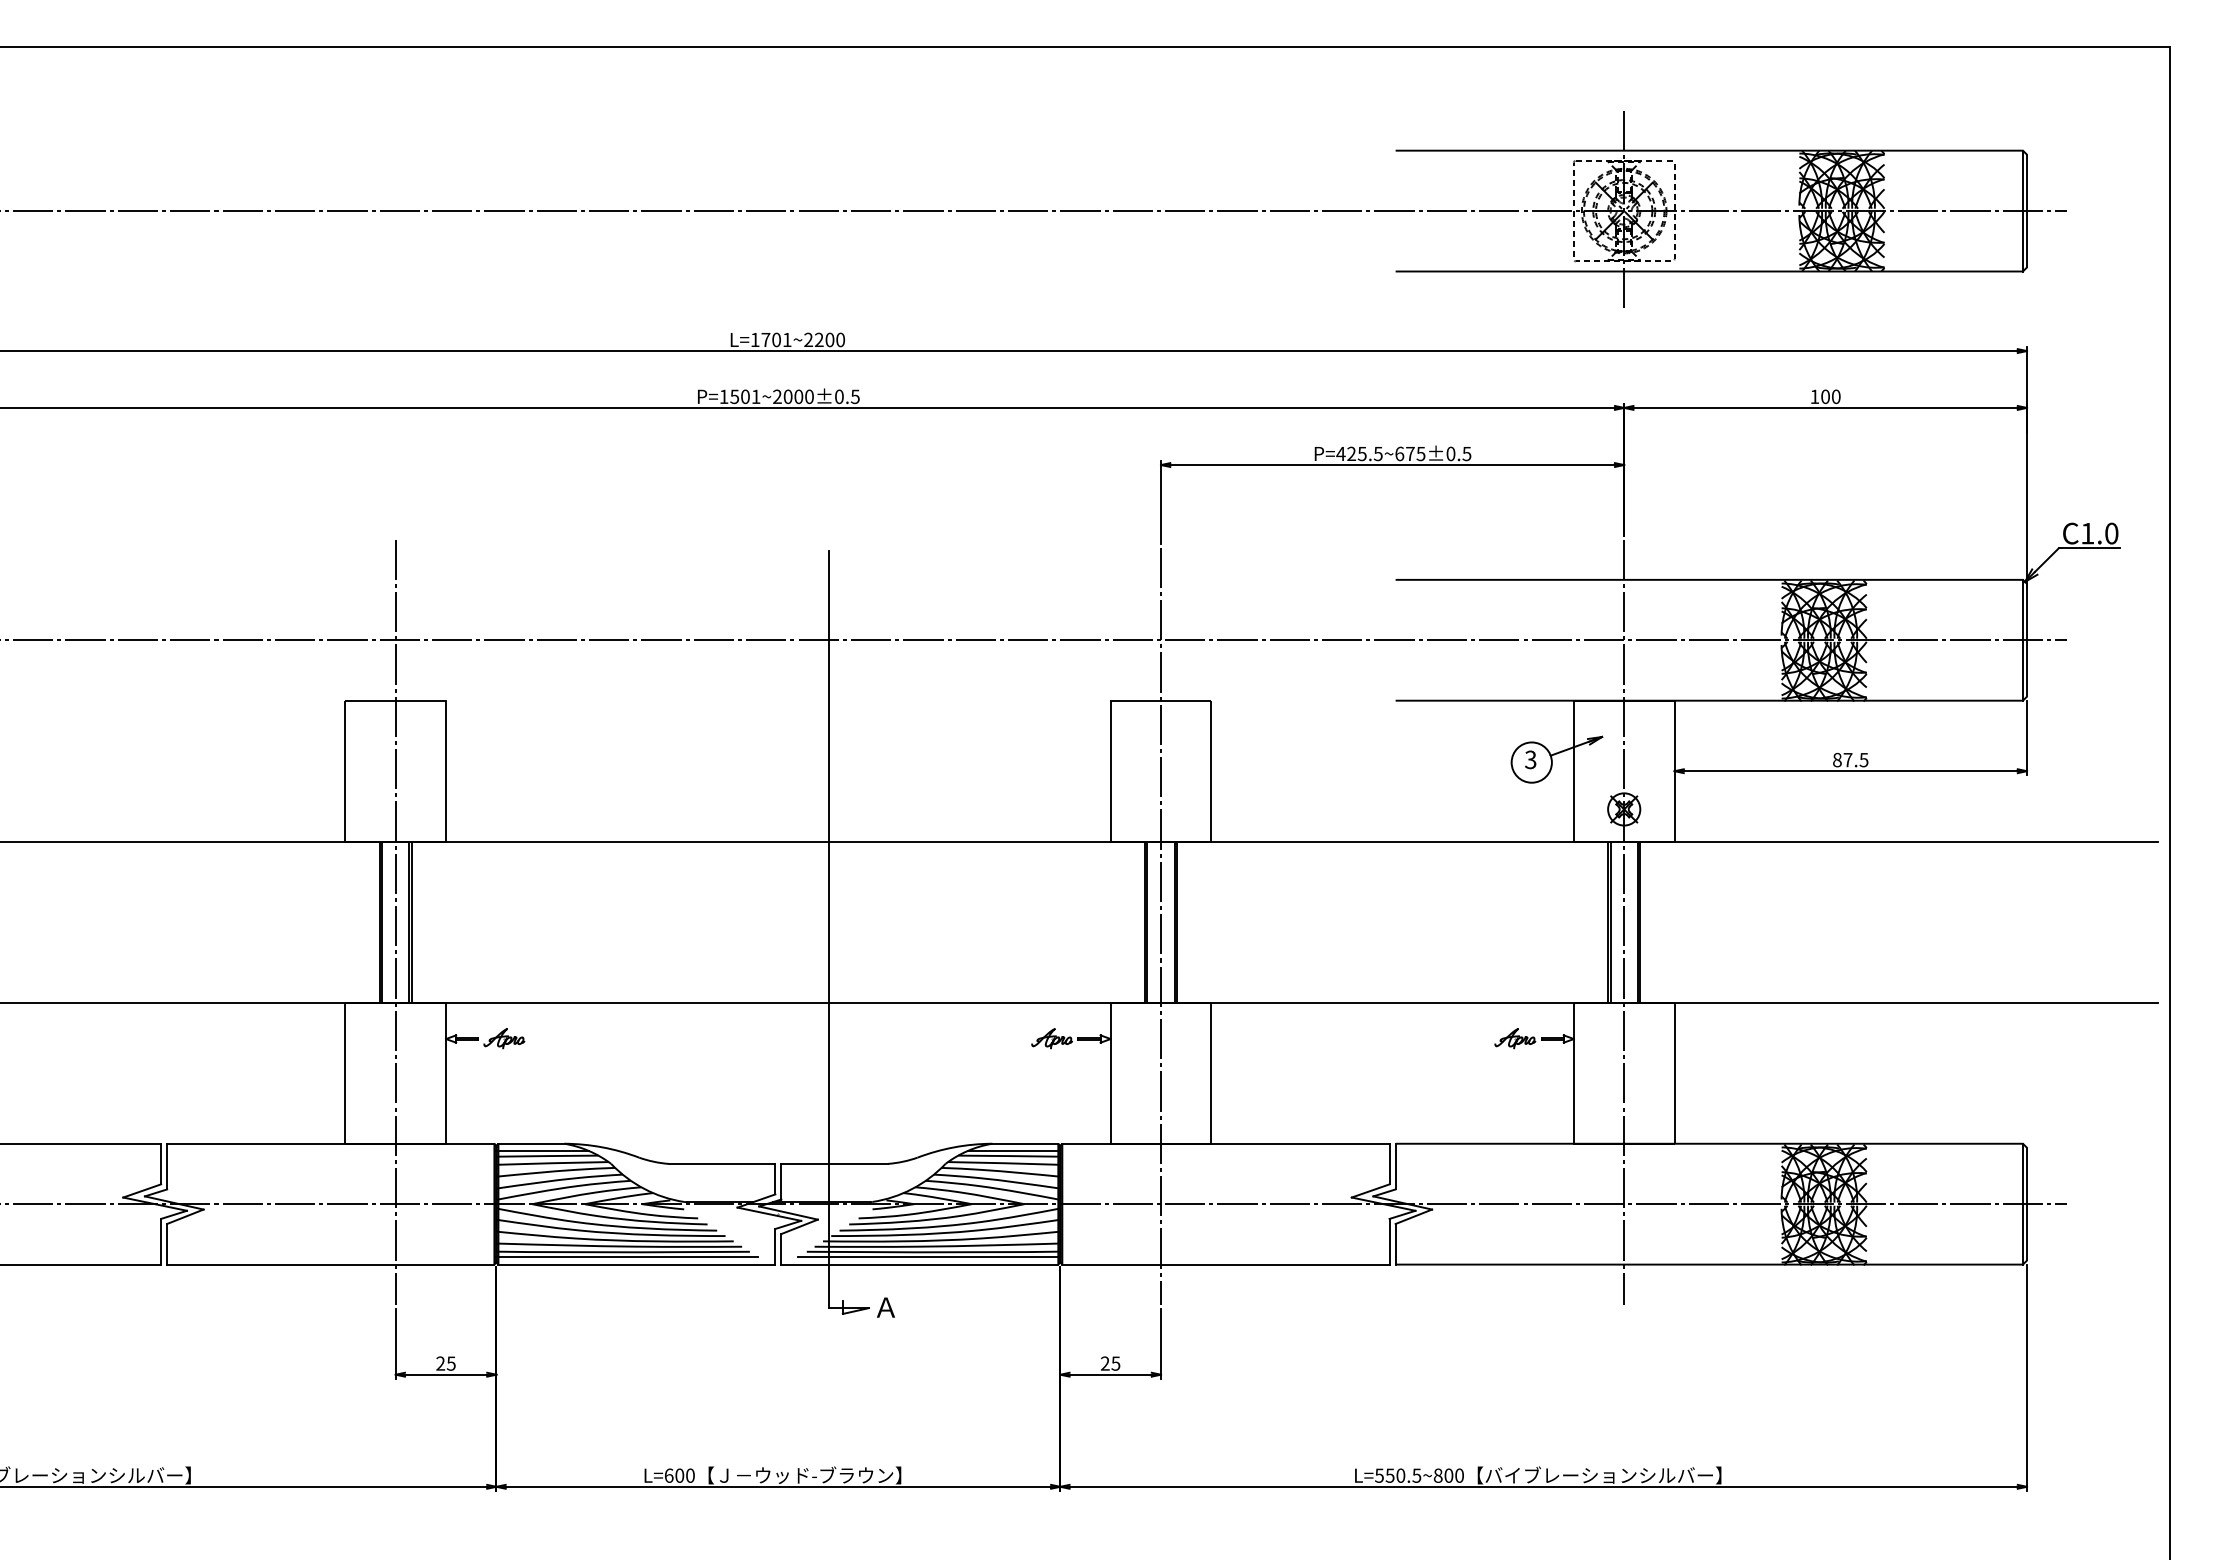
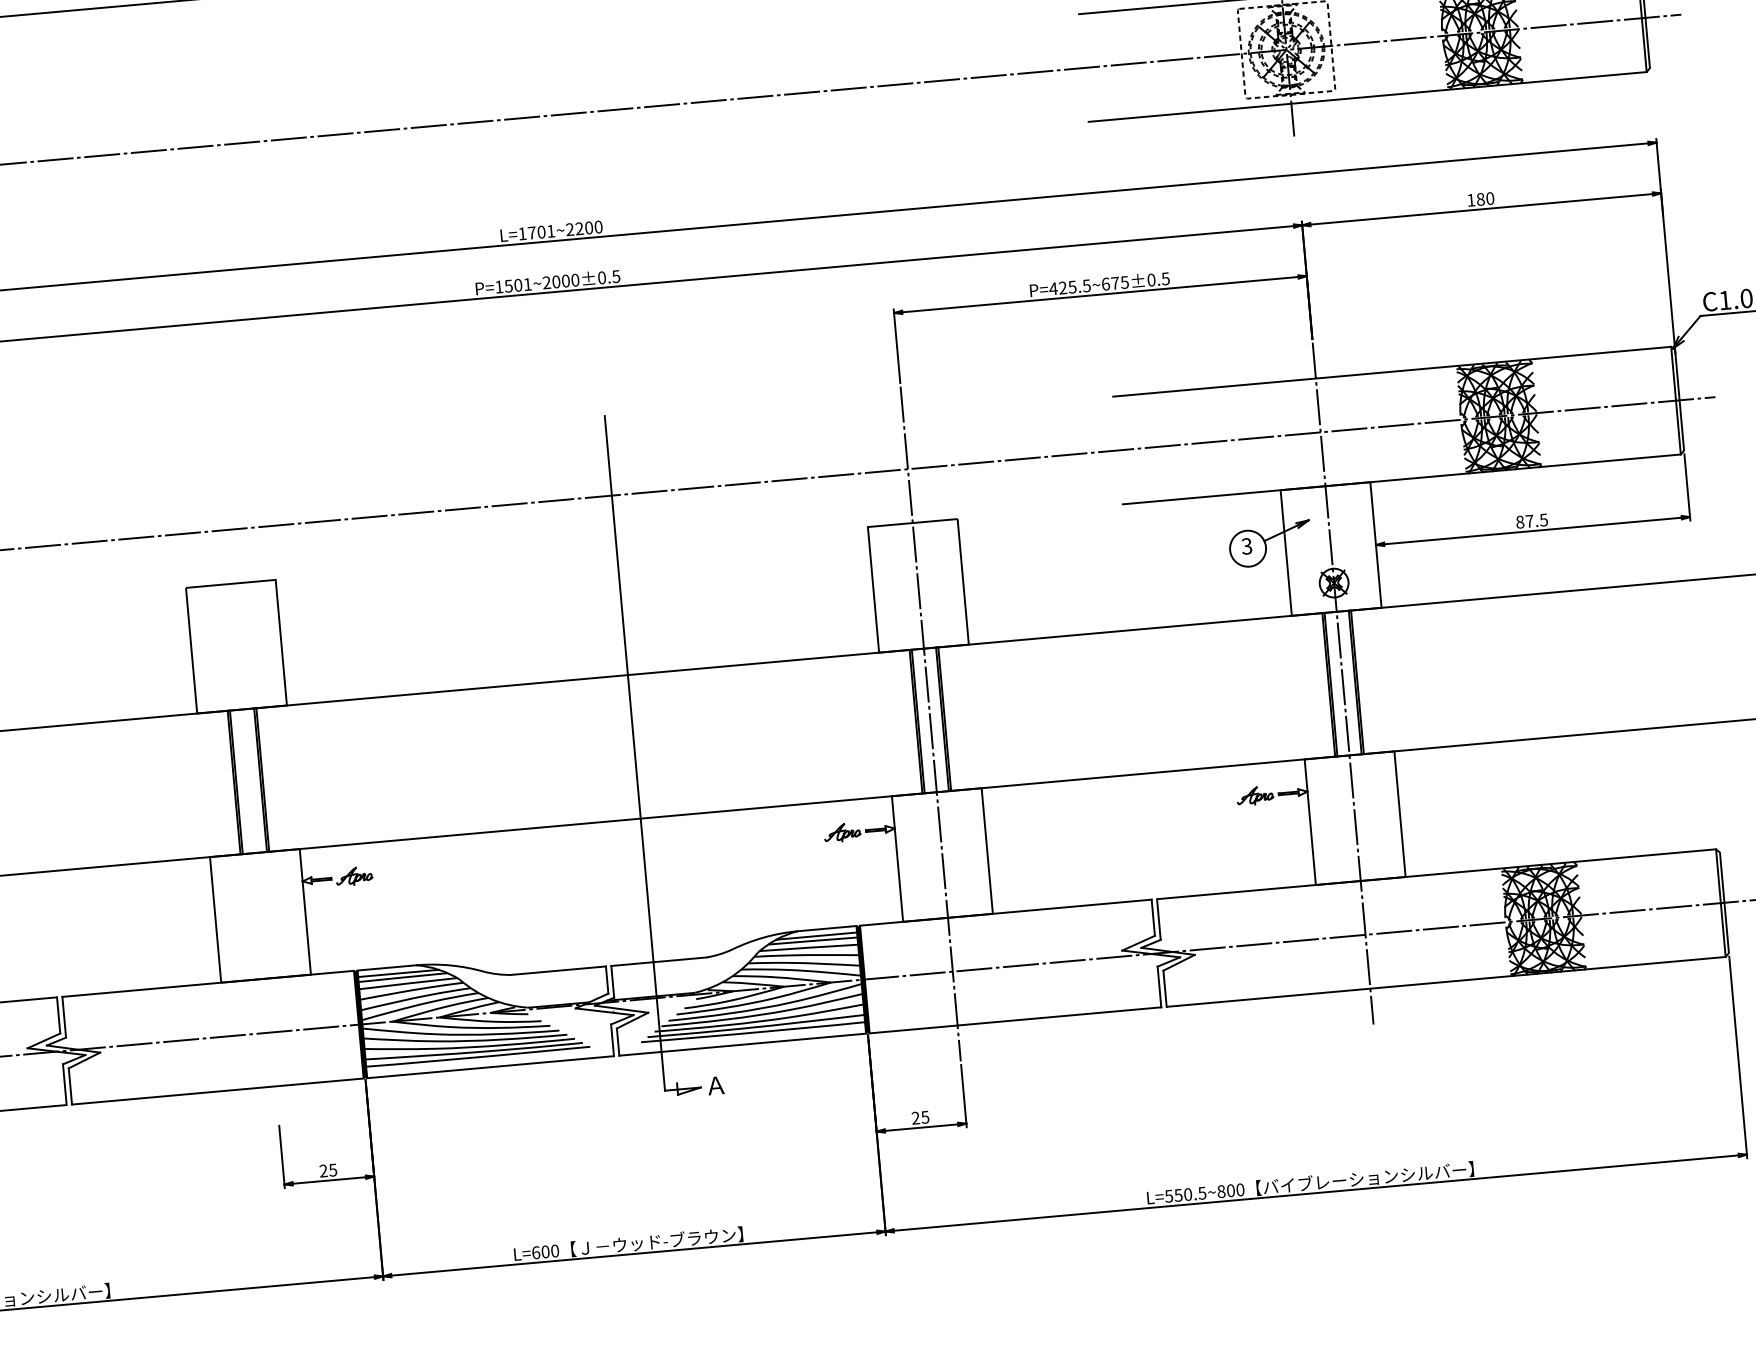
text: (1825, 396) -> (1480, 199), 100 -> 180
line: (395, 921) -> (248, 780), removed
line: (627, 1257) -> (481, 1061), removed
line: (929, 1257) -> (750, 1037), removed

